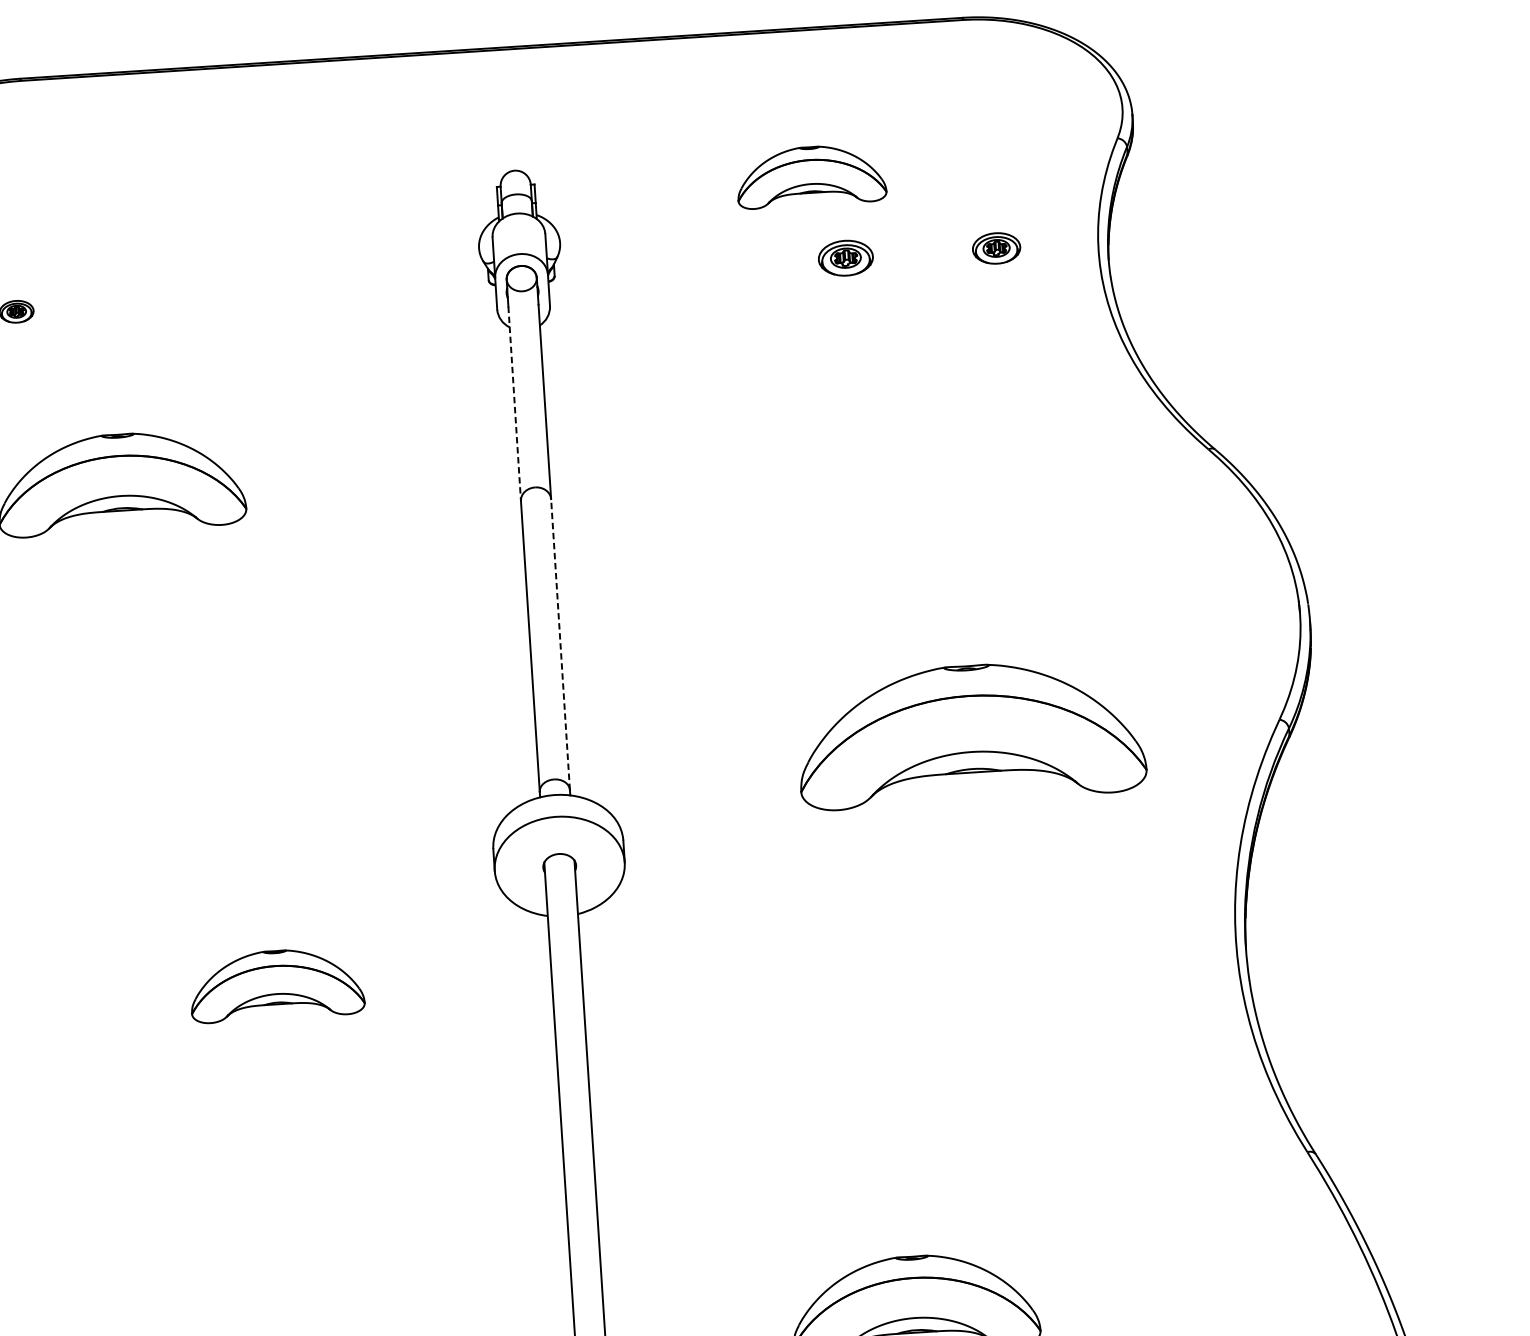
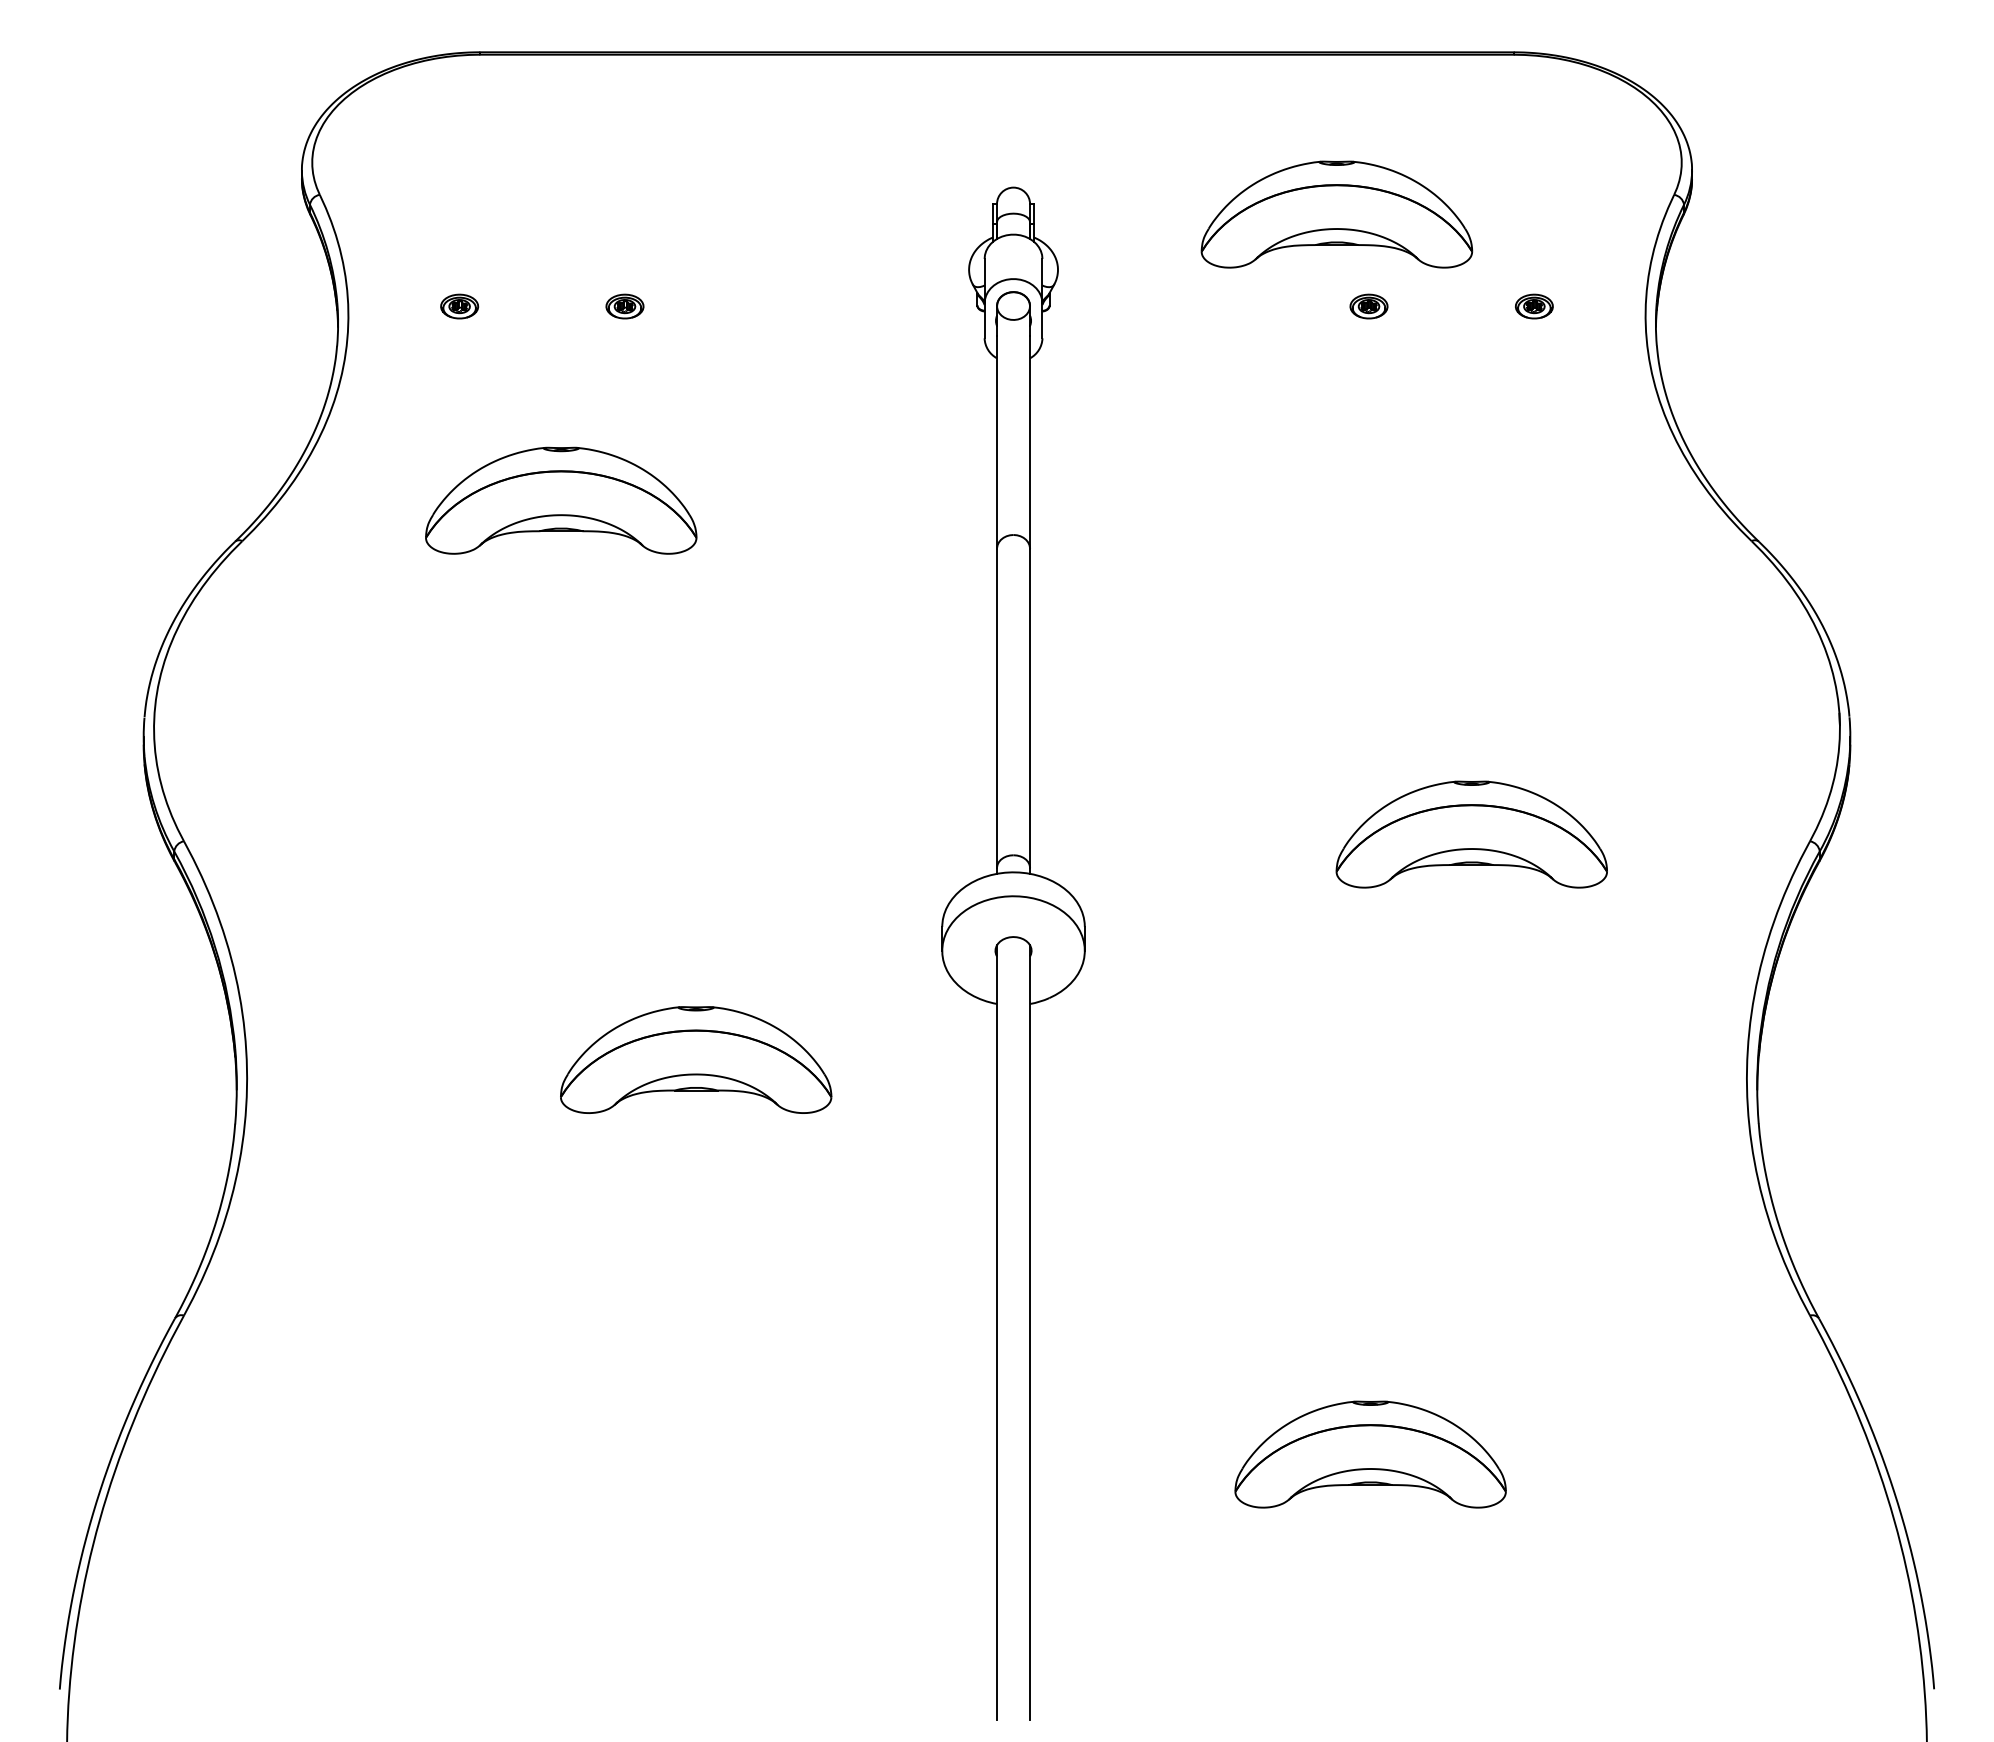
part: (810, 176) -> (1336, 214), size x1.67
part: (996, 248) -> (1534, 306), size x0.71
part: (845, 258) -> (1368, 306), size x0.62
part: (167, 302) -> (624, 306), added
line: (515, 404) -> (997, 442), dashed -> solid
line: (560, 644) -> (1030, 708), dashed -> solid
part: (970, 733) -> (1471, 834), size x0.71
part: (277, 984) -> (696, 1059), size x1.43

